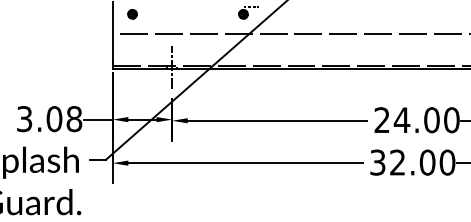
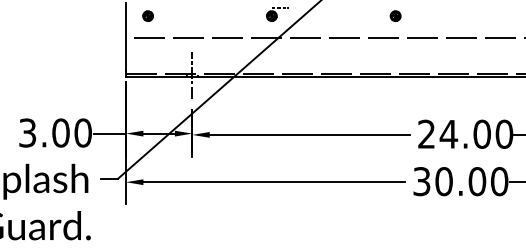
part: (354, 13) -> (395, 15), added
text: (73, 119) -> (82, 133), 3.08 -> 3.00
text: (397, 162) -> (443, 181), 32.00 -> 30.00

